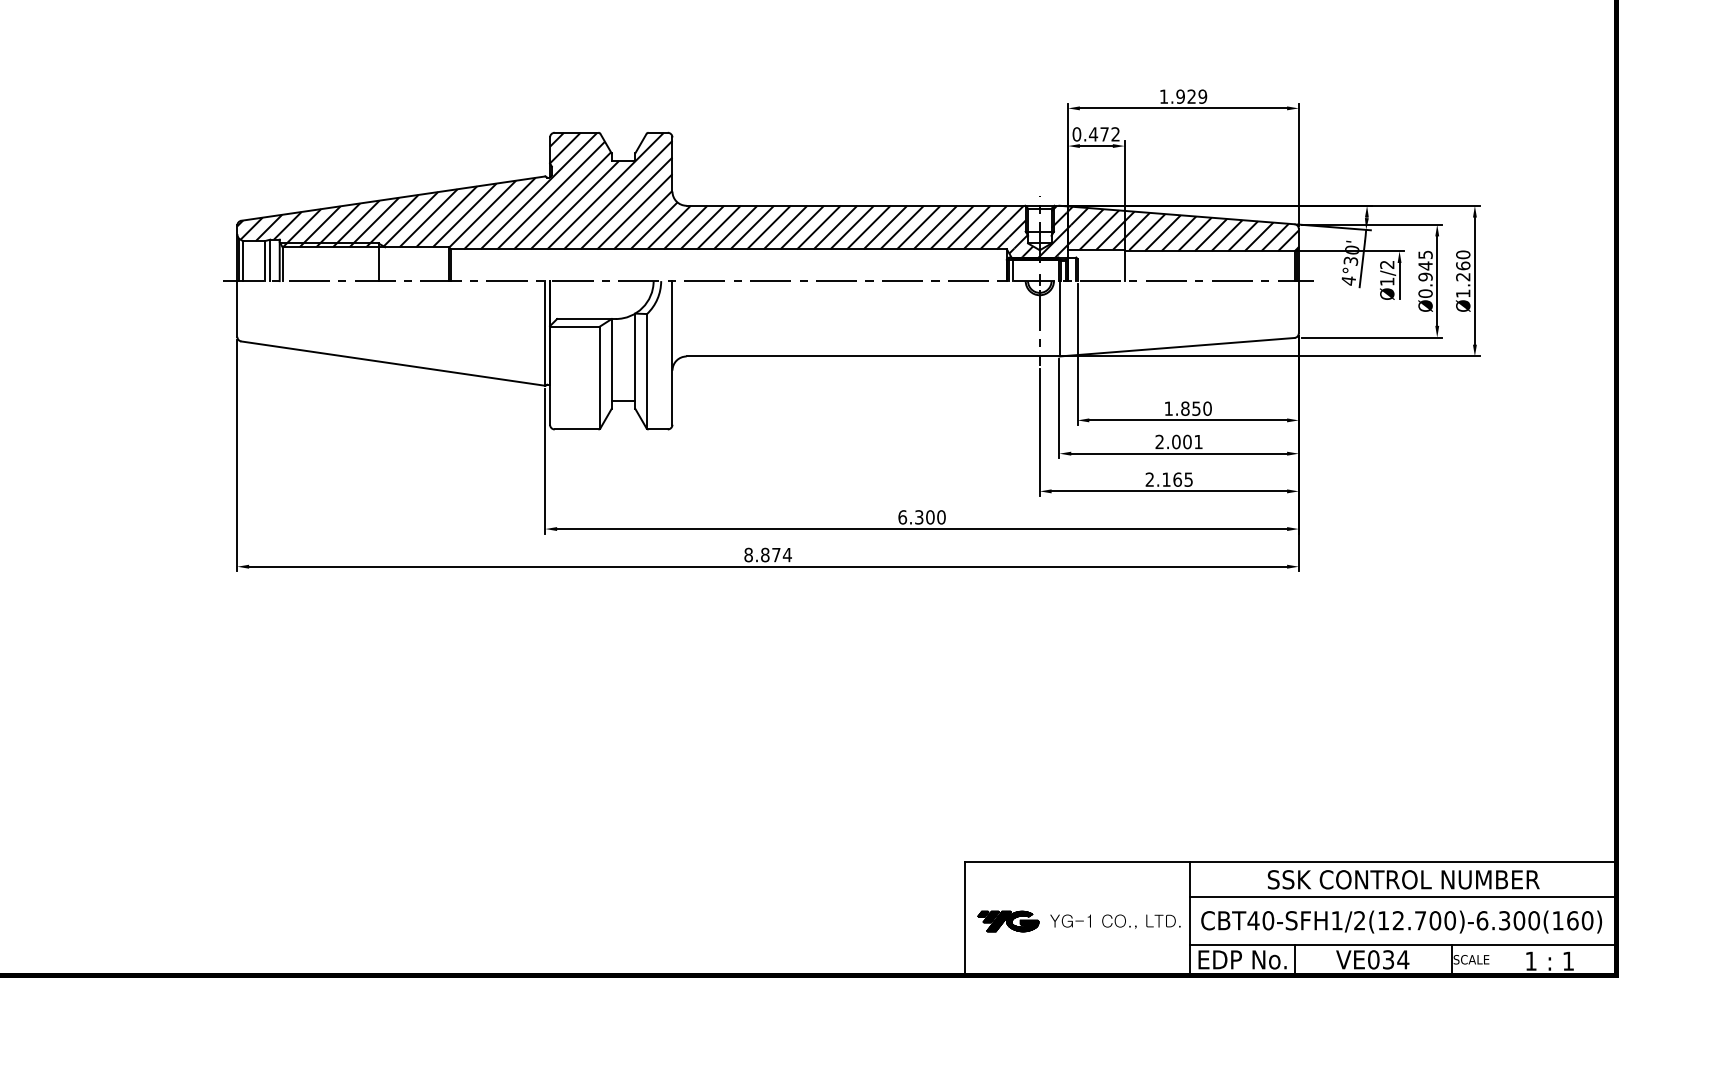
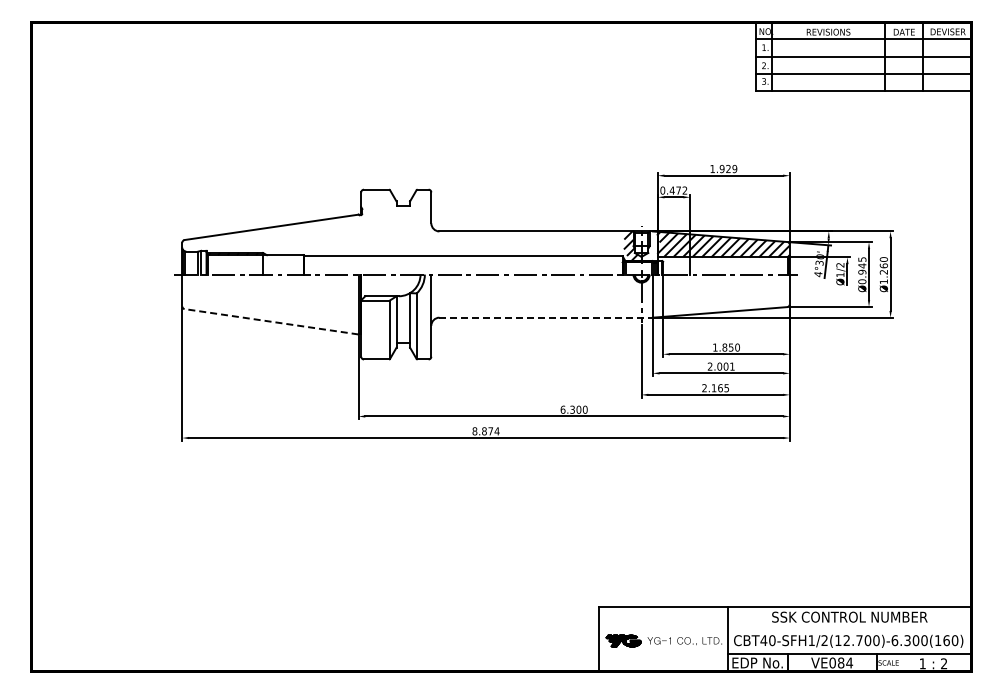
hatch: (629, 195) -> (406, 225), removed
hatch: (1055, 230) -> (650, 245), removed
line: (873, 356) -> (546, 317), solid -> dashed
line: (393, 363) -> (271, 321), solid -> dashed
line: (1403, 897) -> (849, 627), removed
text: (1387, 958) -> (840, 662), VE034 -> VE084
text: (1569, 960) -> (944, 663), 1 -> 2

